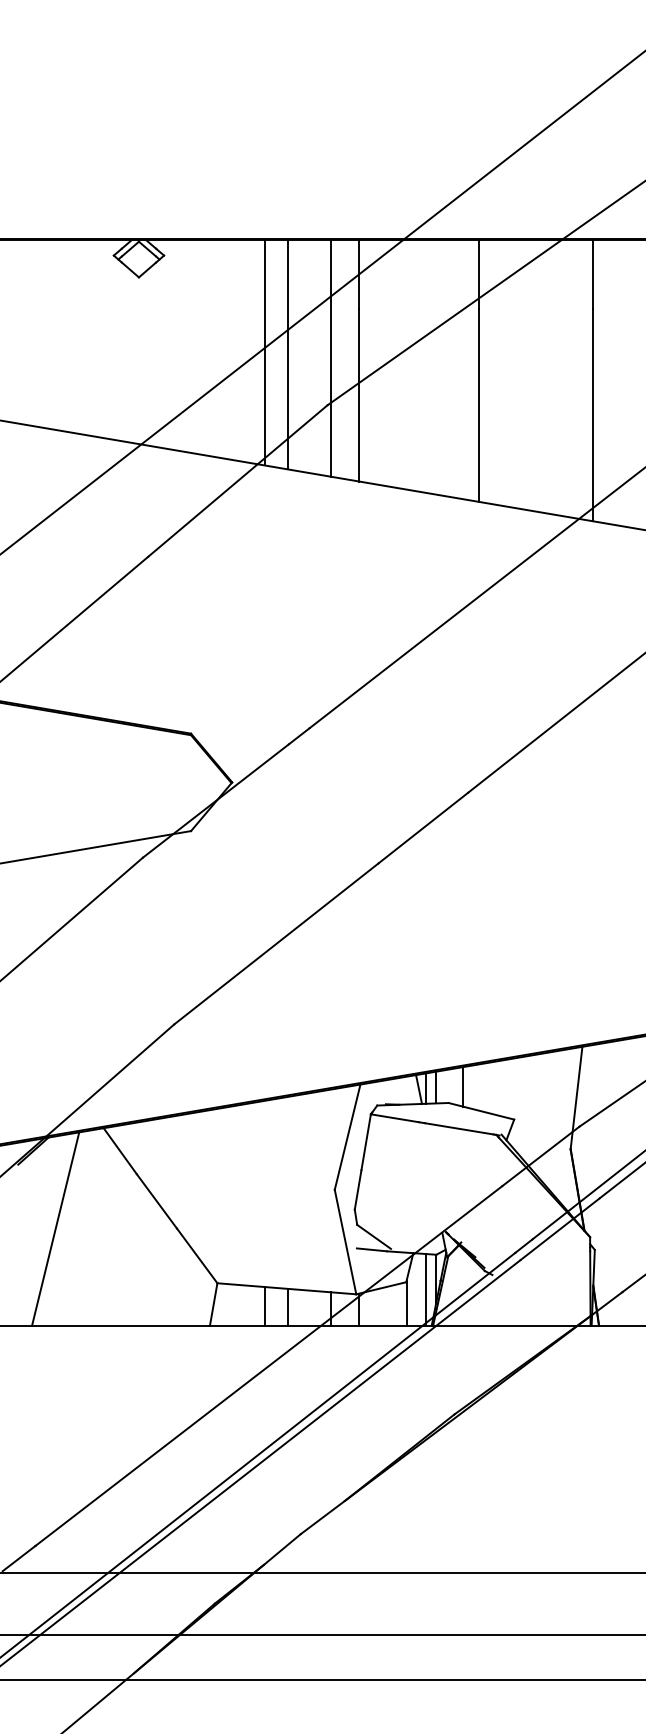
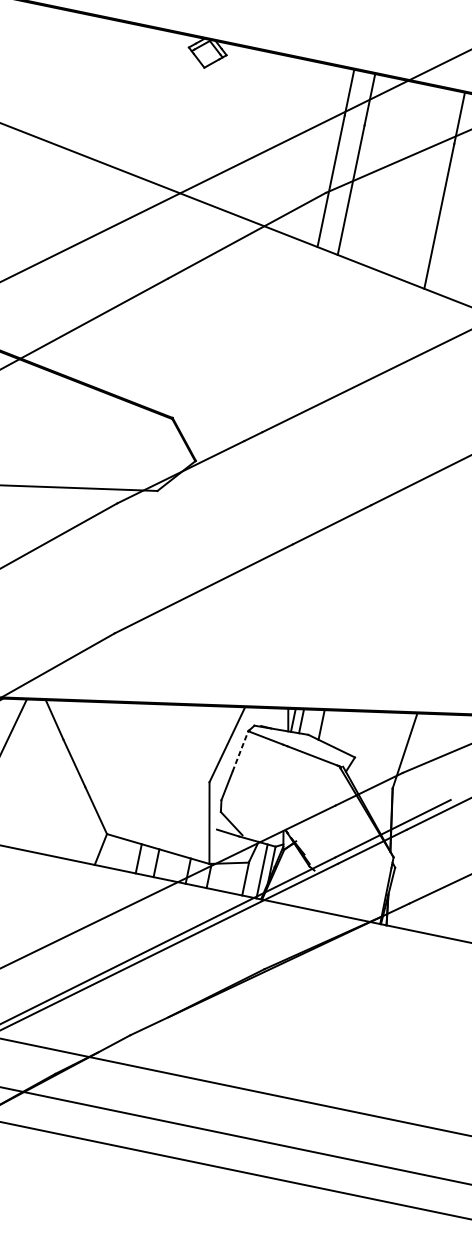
line: (264, 352) -> (286, 143), removed
line: (288, 354) -> (304, 148), removed
line: (366, 1141) -> (240, 750), solid -> dashed

